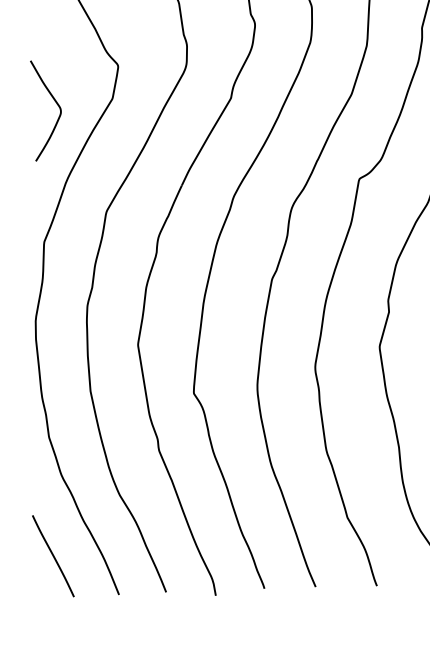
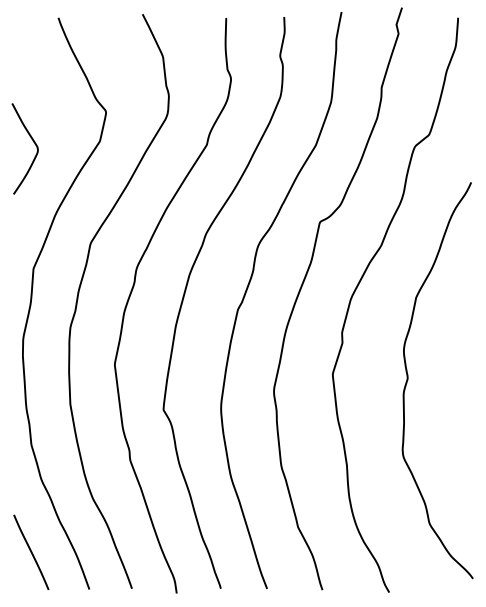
curve: (54, 102) -> (32, 141), moved

